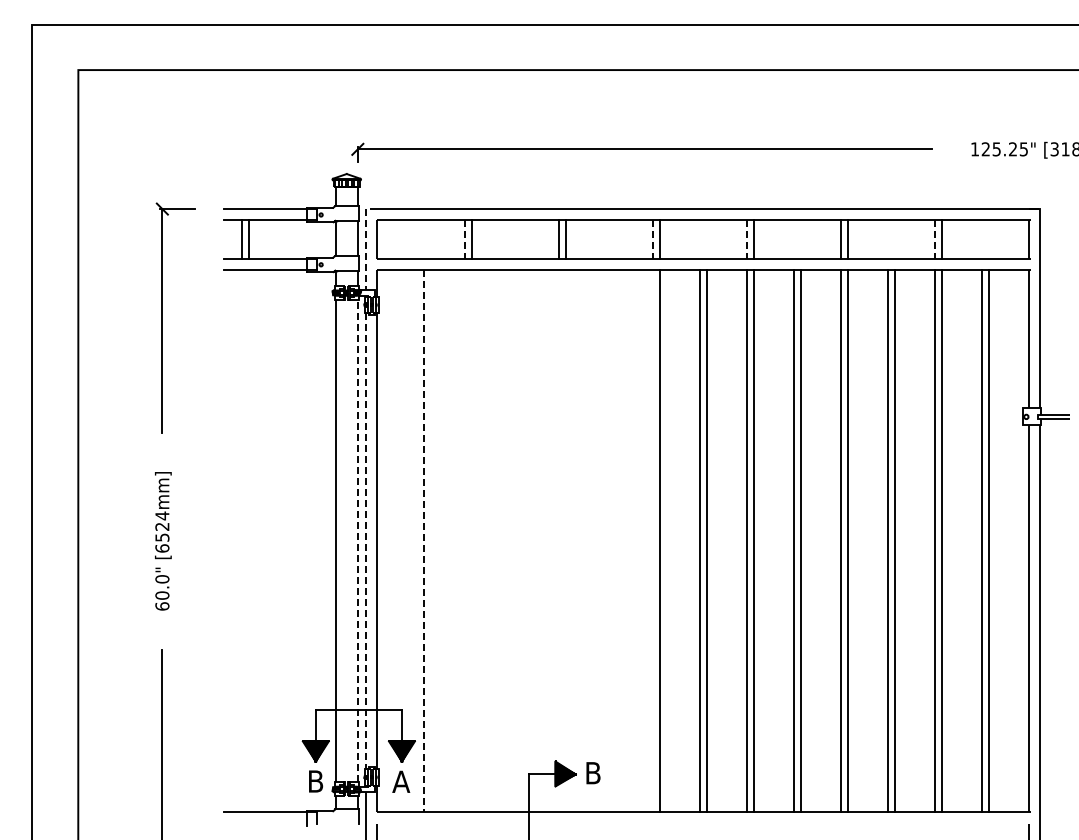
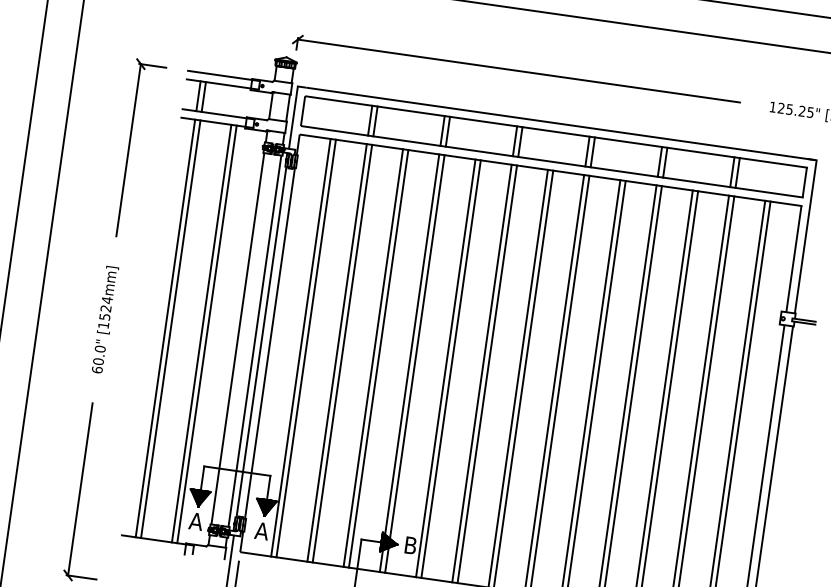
line: (464, 240) -> (369, 121), dashed -> solid
line: (652, 240) -> (514, 142), dashed -> solid
line: (746, 240) -> (587, 152), dashed -> solid
line: (935, 240) -> (732, 173), dashed -> solid
line: (366, 243) -> (294, 112), dashed -> solid
line: (241, 540) -> (165, 327), added
line: (248, 540) -> (170, 328), added
line: (288, 540) -> (201, 333), added
line: (295, 540) -> (207, 333), added
line: (357, 540) -> (254, 340), dashed -> solid
line: (417, 540) -> (300, 347), added
line: (464, 540) -> (337, 352), added
line: (471, 540) -> (342, 353), added
line: (511, 540) -> (373, 357), added
line: (518, 540) -> (378, 358), added
line: (558, 540) -> (409, 362), added
line: (565, 540) -> (414, 363), added
line: (605, 540) -> (445, 367), added
line: (612, 540) -> (451, 368), added
line: (652, 540) -> (481, 372), added
line: (366, 541) -> (261, 342), dashed -> solid
line: (424, 541) -> (306, 348), dashed -> solid
text: (162, 548) -> (103, 325), [6524mm] -> [1524mm]
text: (315, 781) -> (196, 521), B -> A

